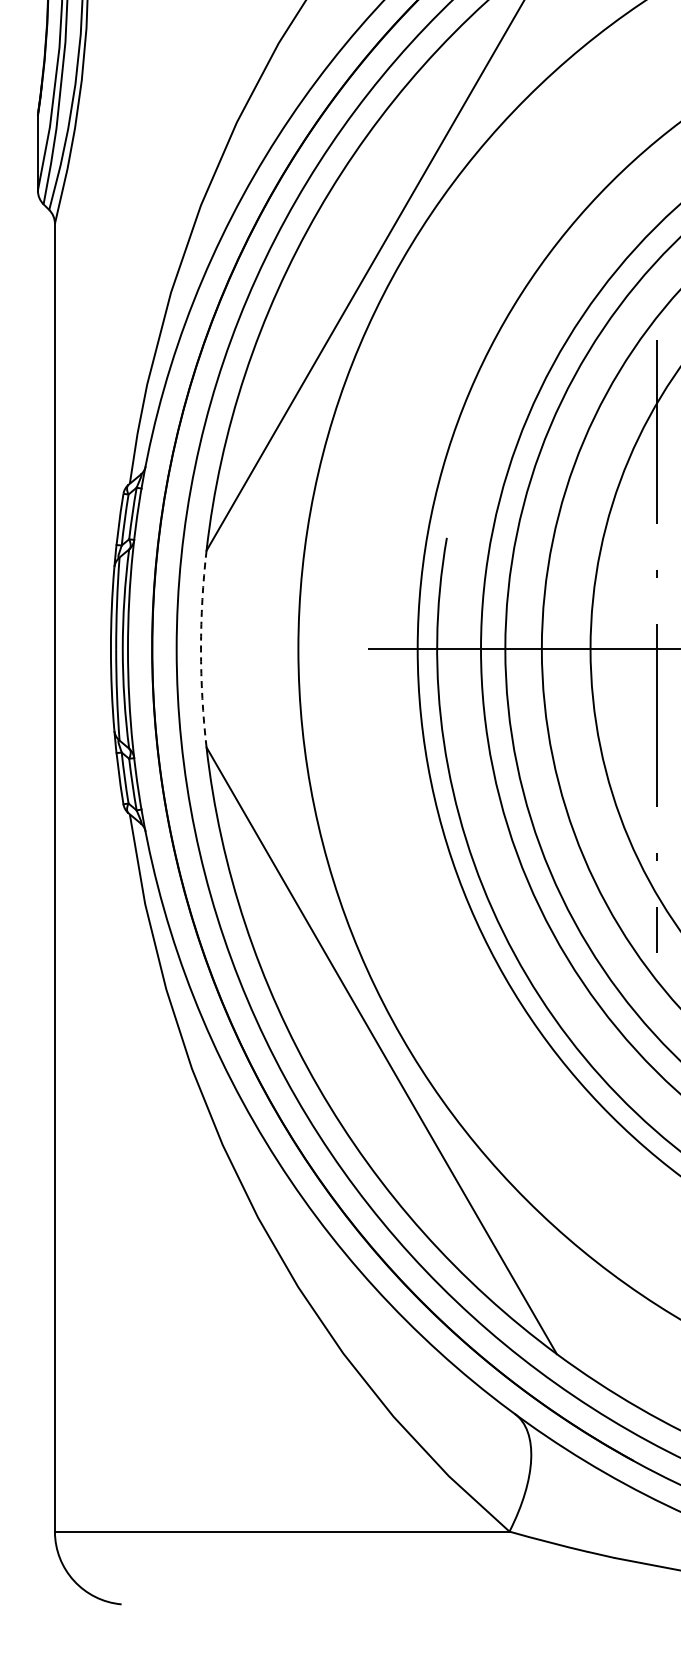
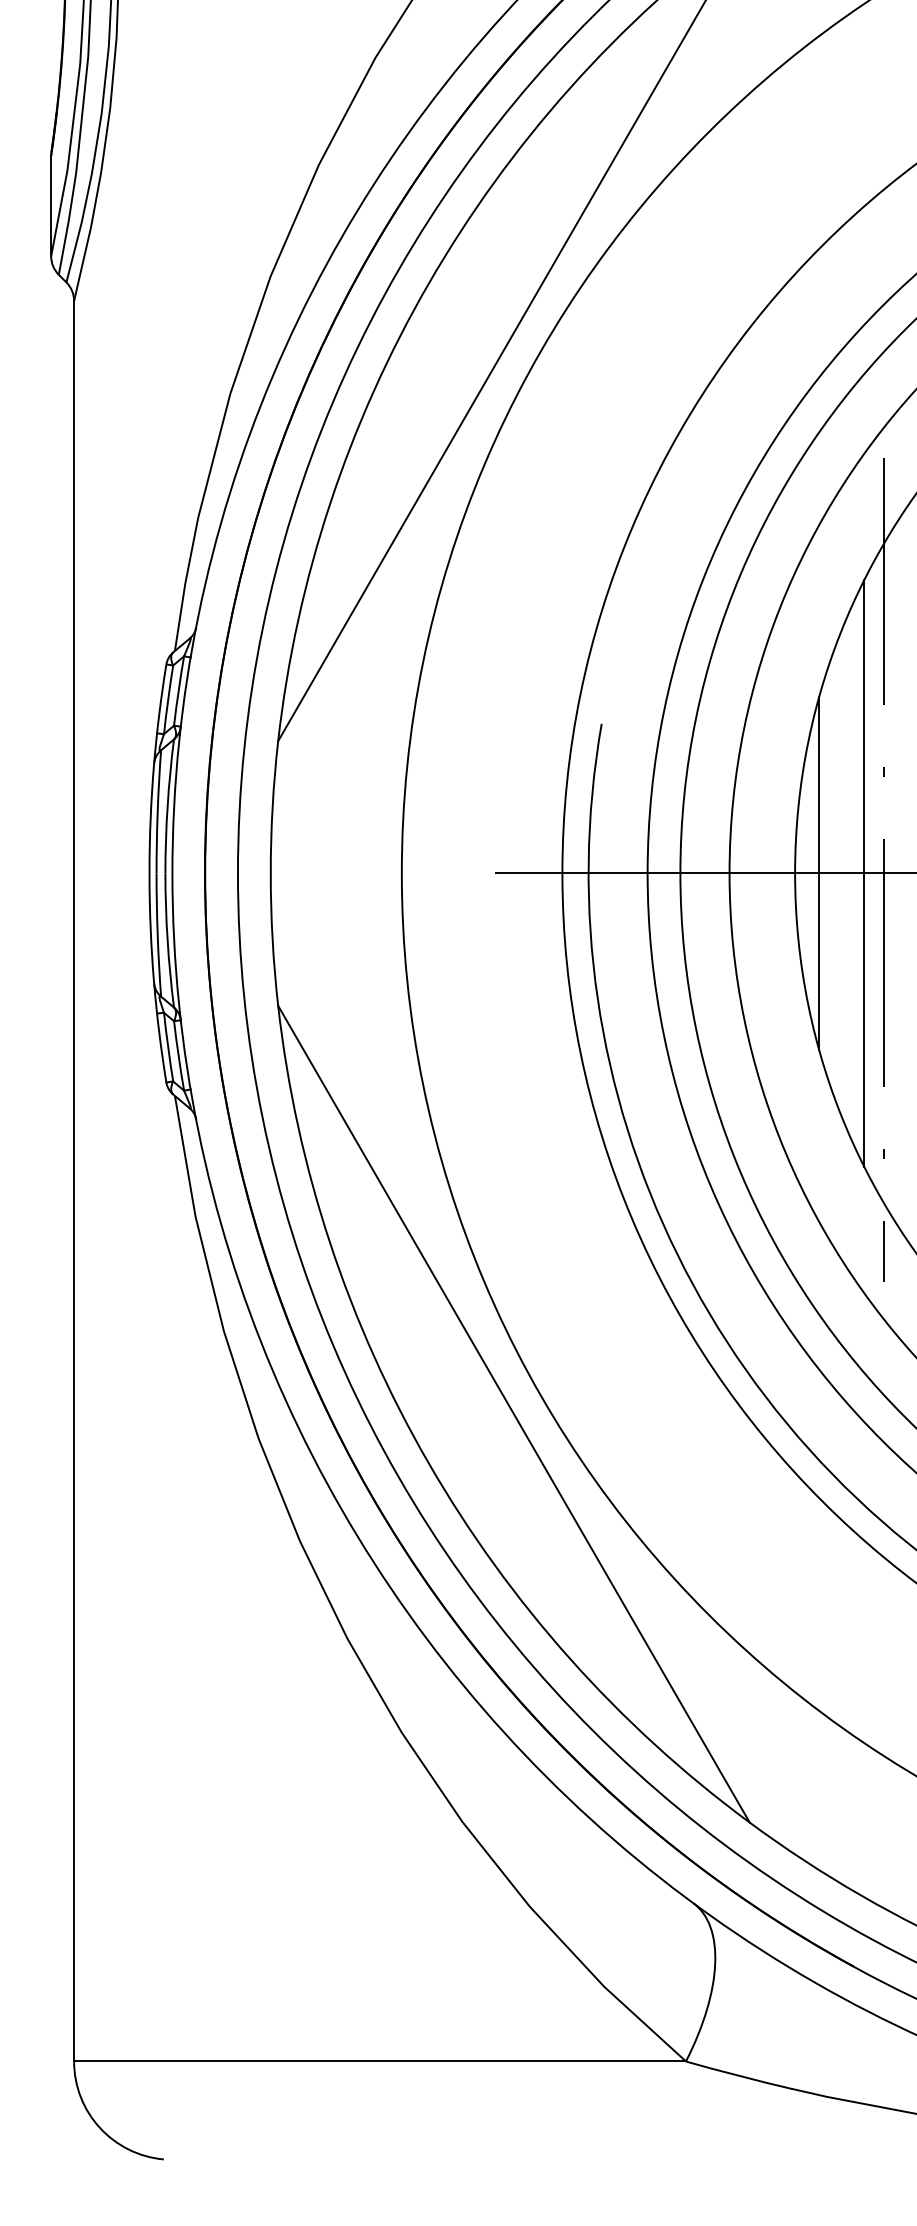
line: (608, 648) -> (819, 872), added
line: (641, 648) -> (863, 872), added
arc: (201, 649) -> (271, 874), dashed -> solid

